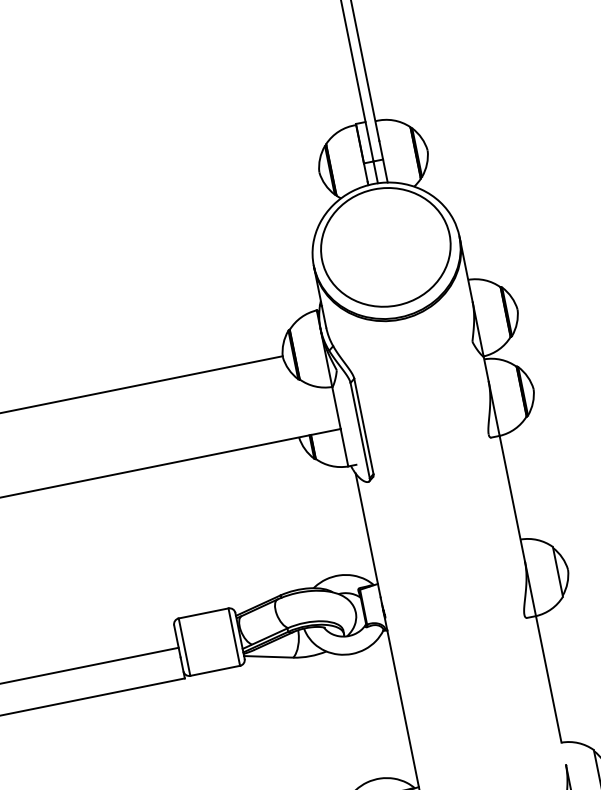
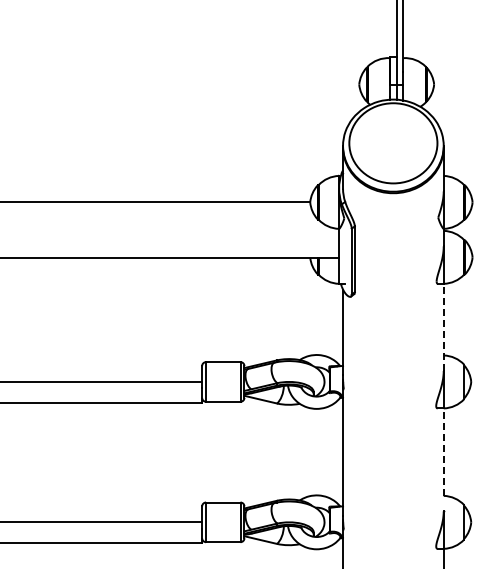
line: (512, 499) -> (443, 327), solid -> dashed
line: (548, 679) -> (443, 452), solid -> dashed

